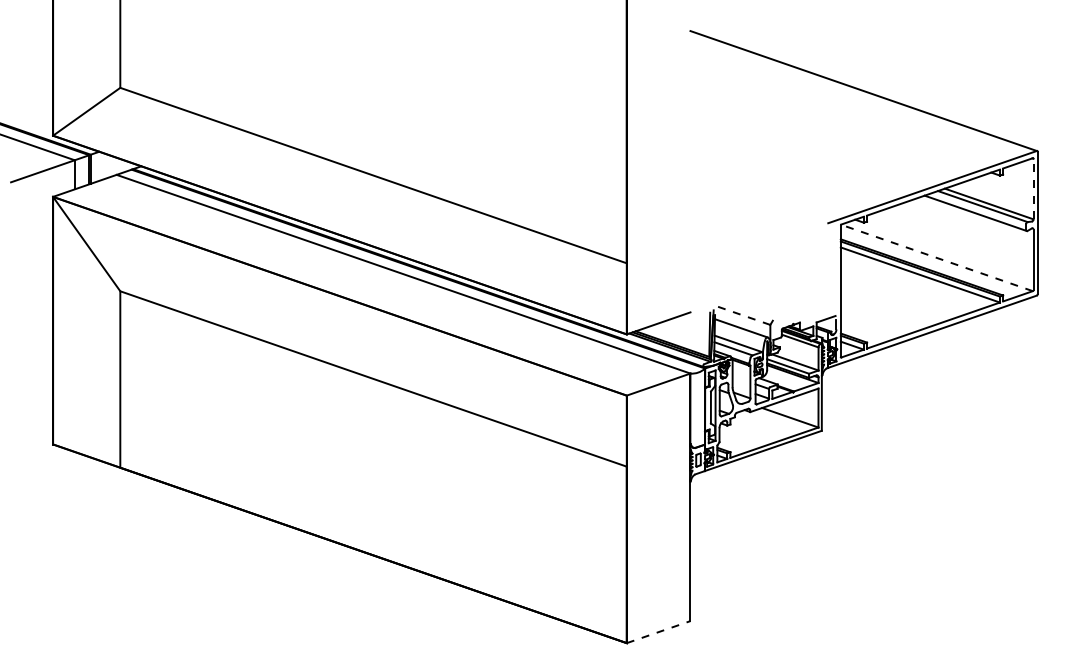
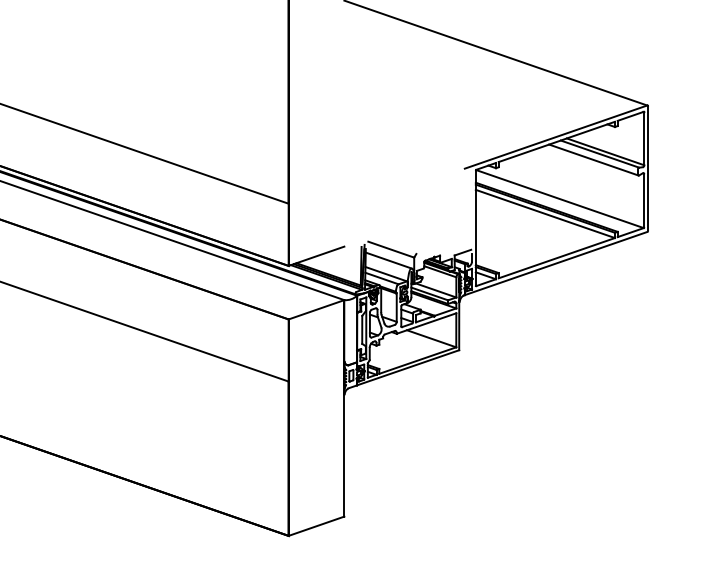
line: (1033, 188) -> (644, 138), dashed -> solid
line: (936, 257) -> (559, 198), dashed -> solid
line: (744, 315) -> (391, 249), dashed -> solid
line: (658, 632) -> (316, 526), dashed -> solid

